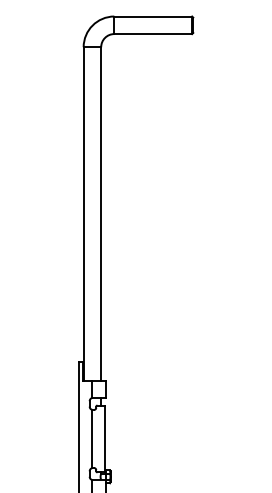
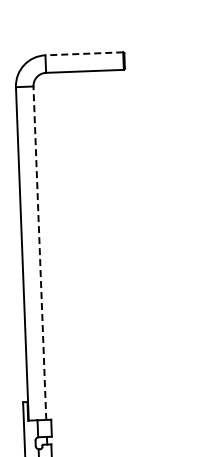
line: (153, 16) -> (84, 53), solid -> dashed
line: (101, 214) -> (40, 253), solid -> dashed

